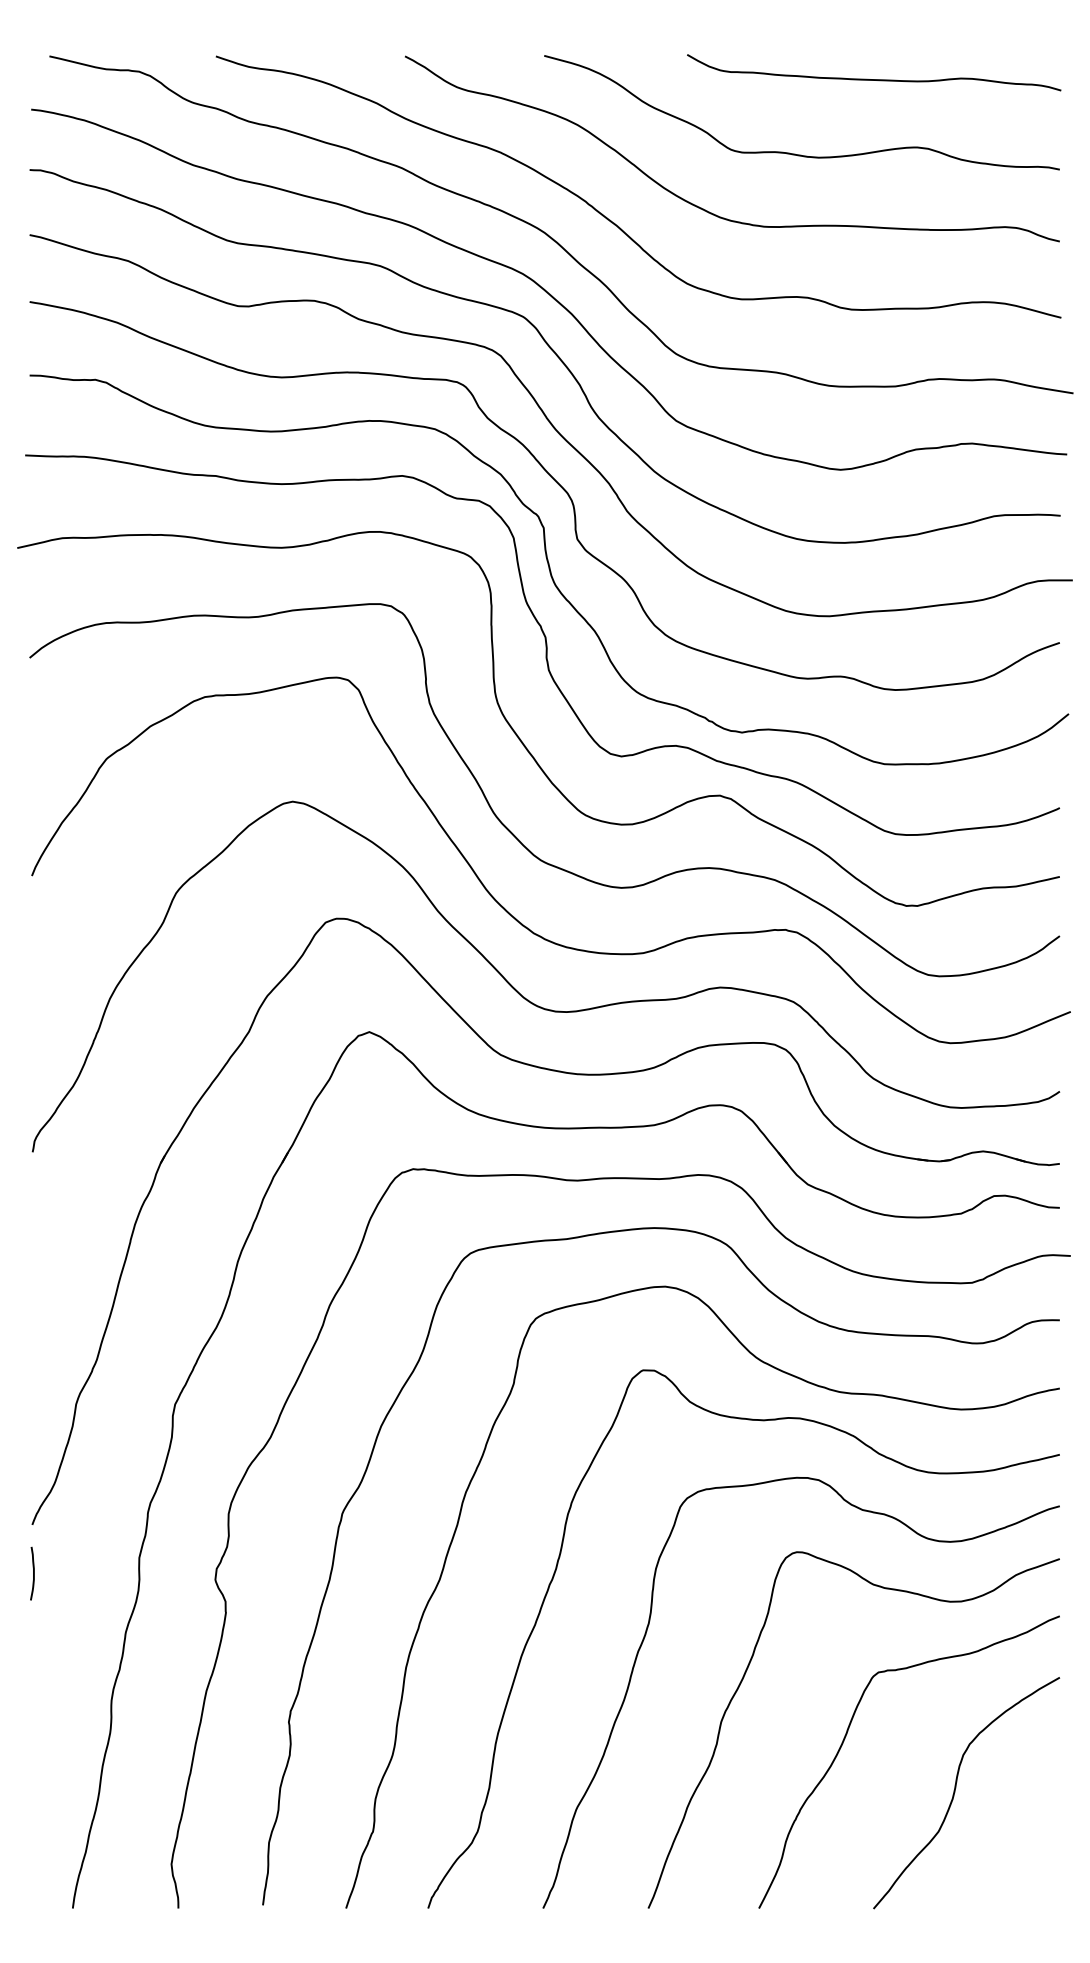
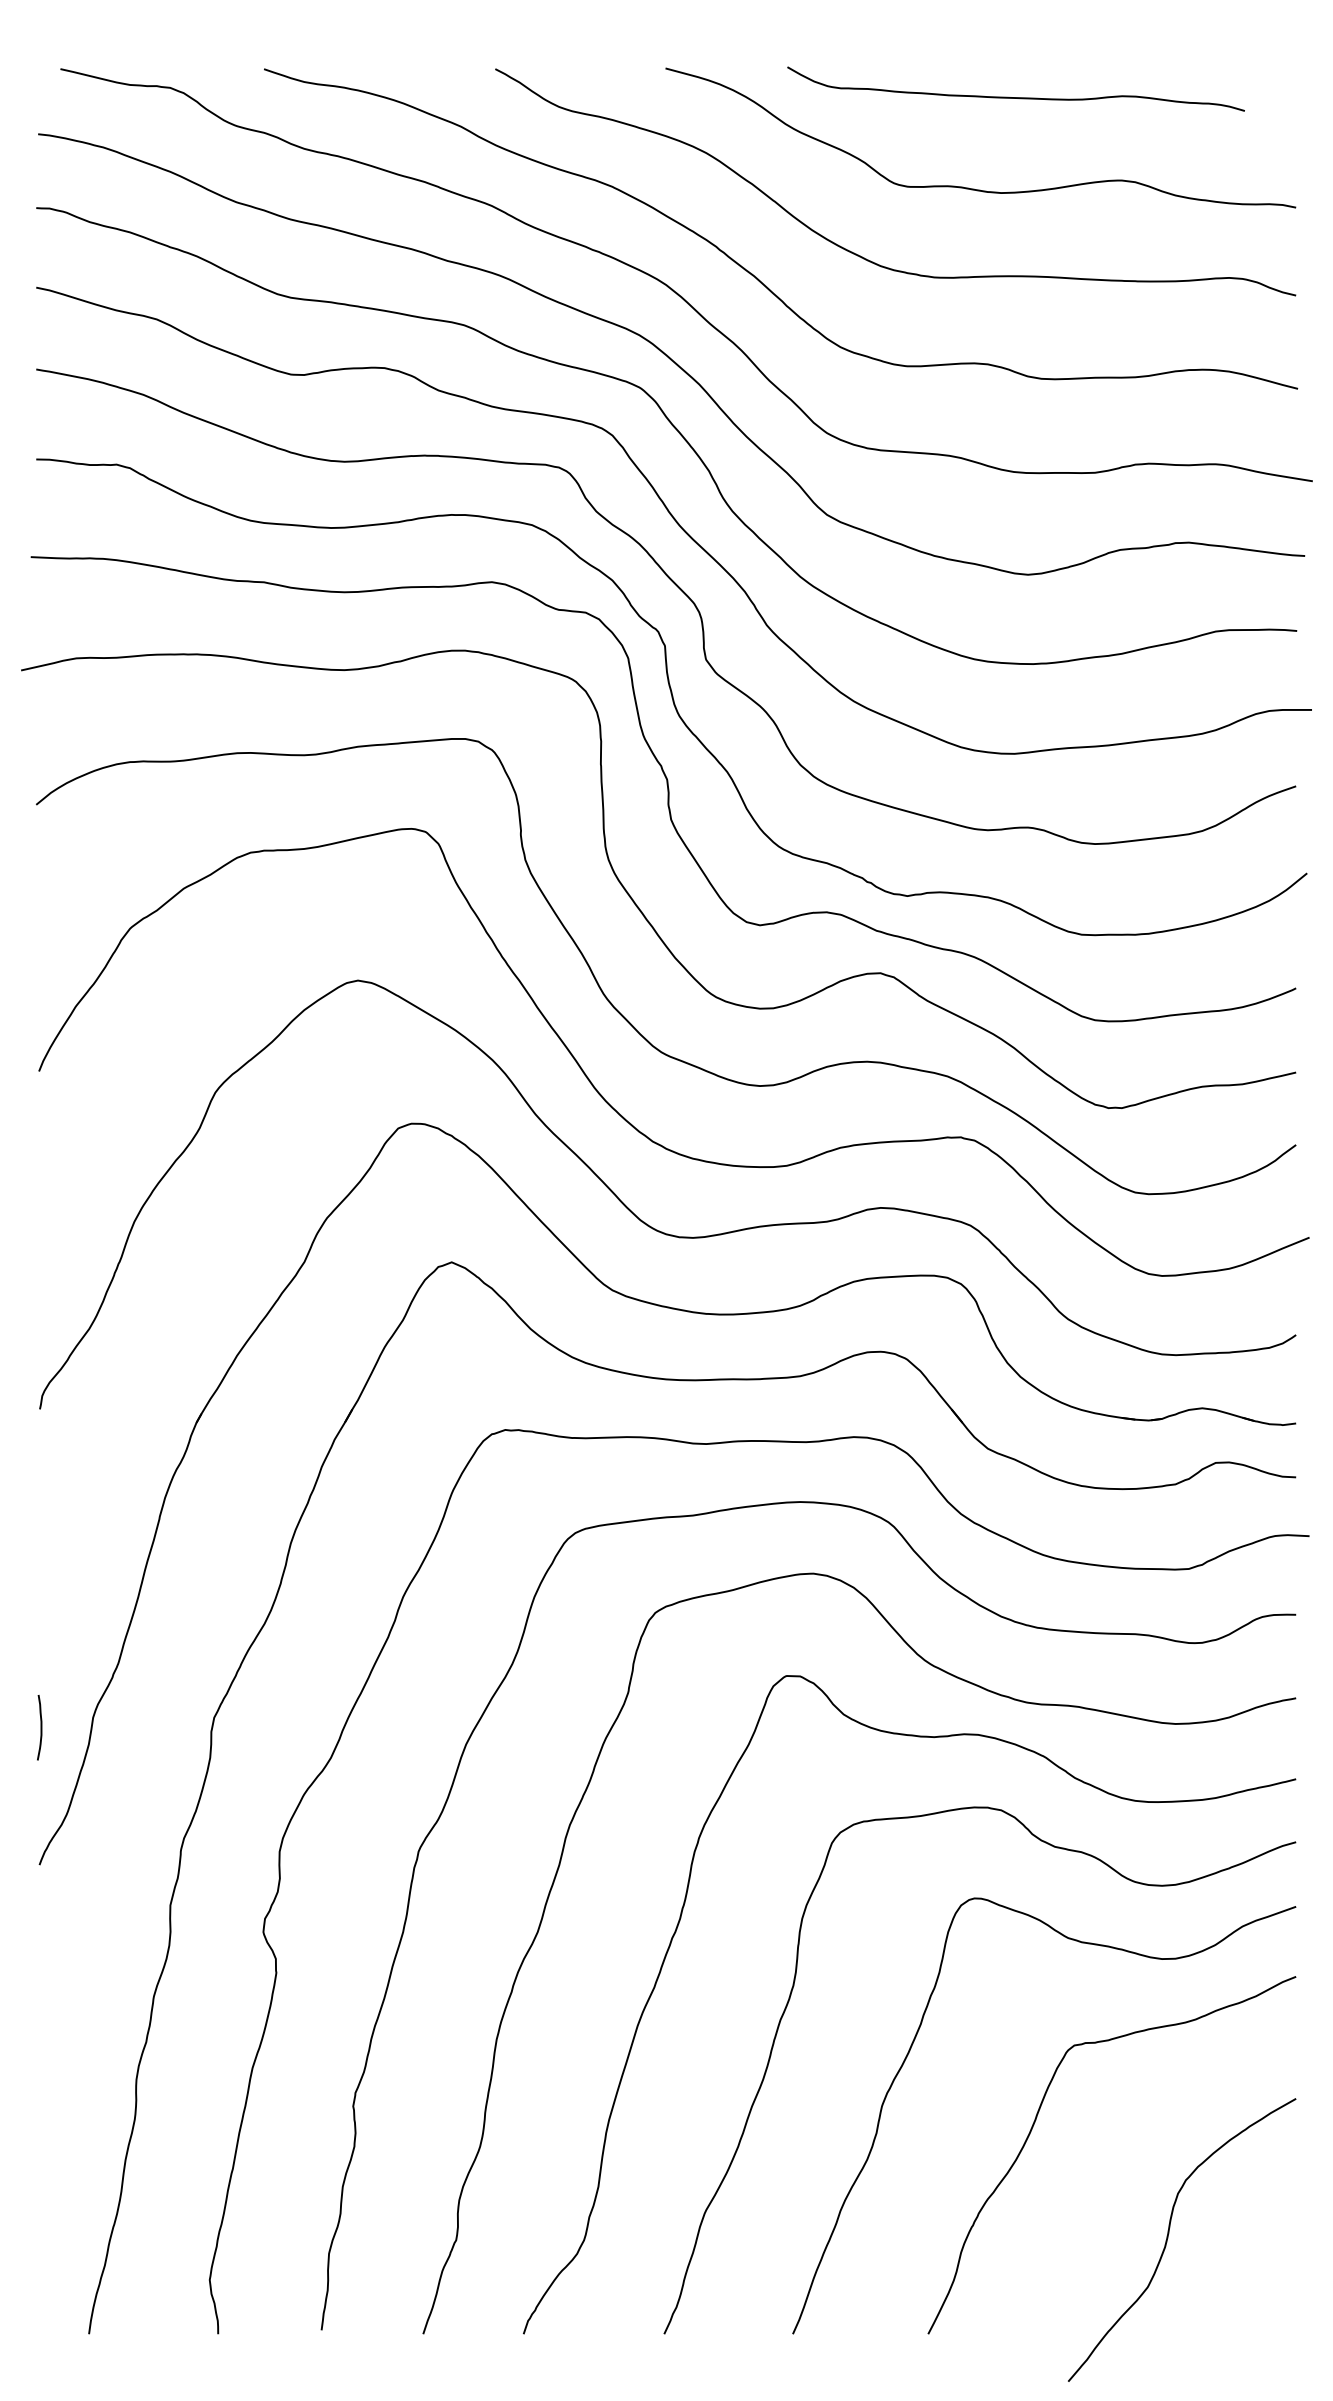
curve: (873, 79) -> (1015, 97), moved
curve: (33, 1573) -> (40, 1727), moved
curve: (955, 1791) -> (1168, 2238), moved

